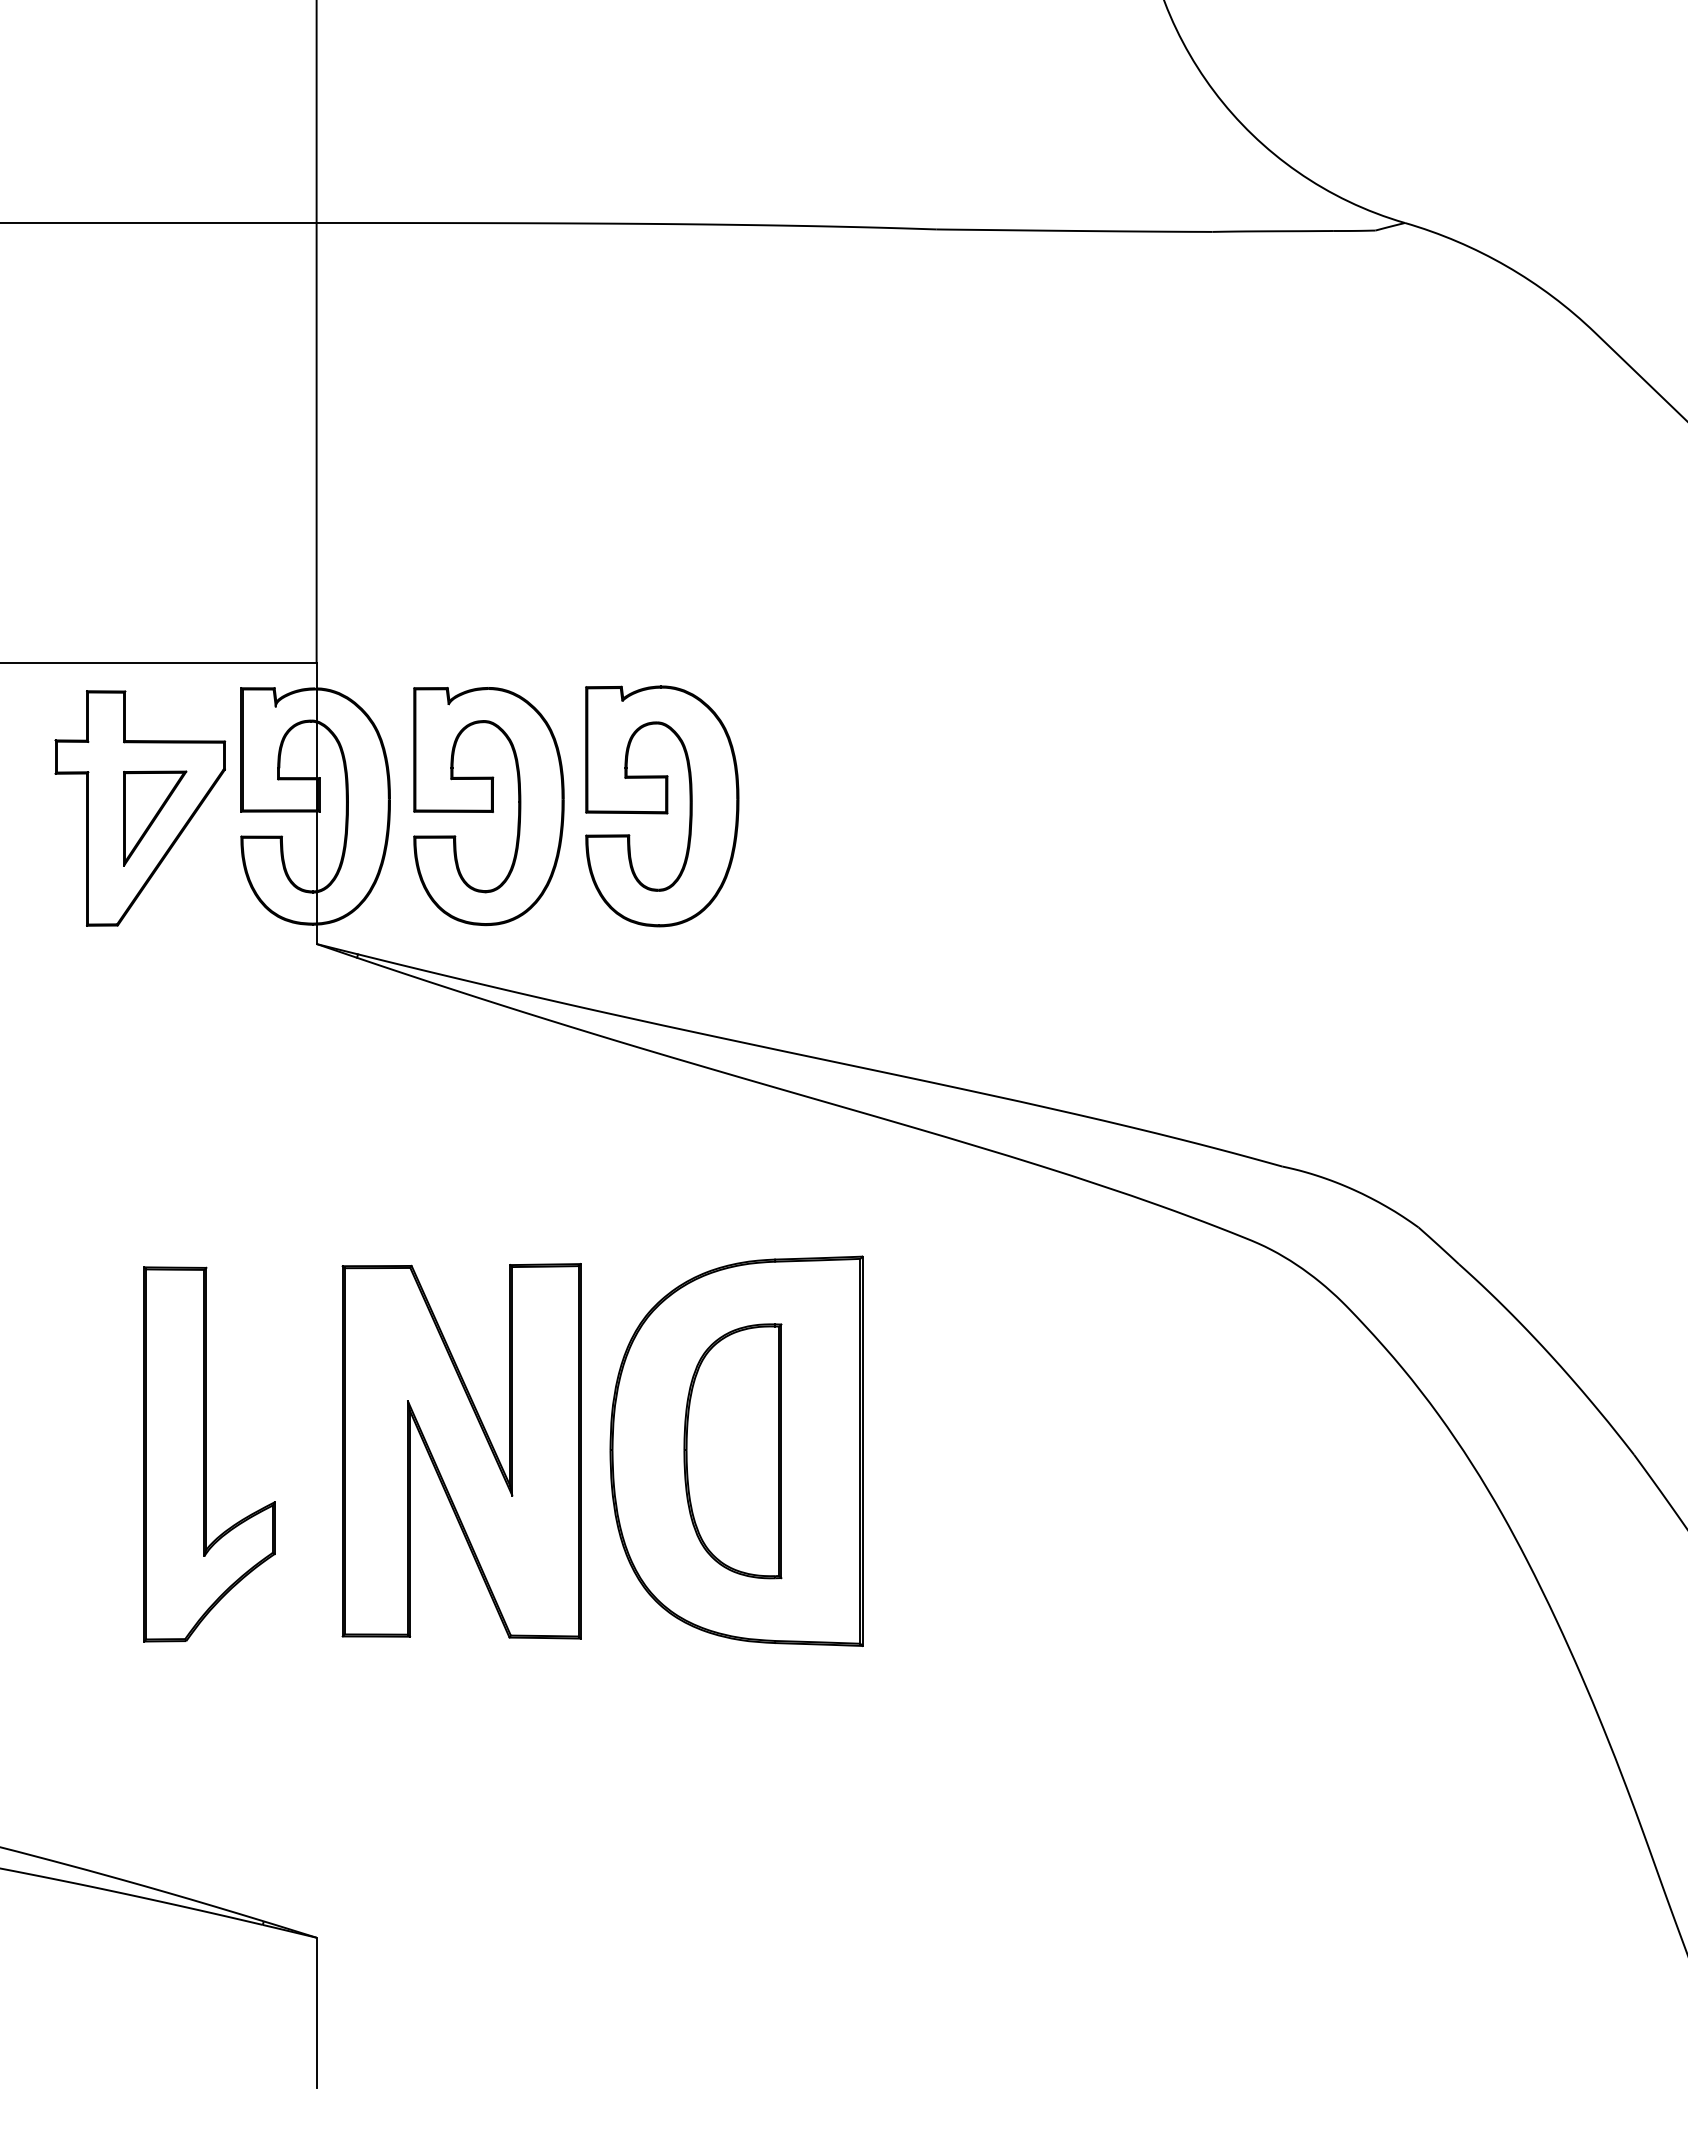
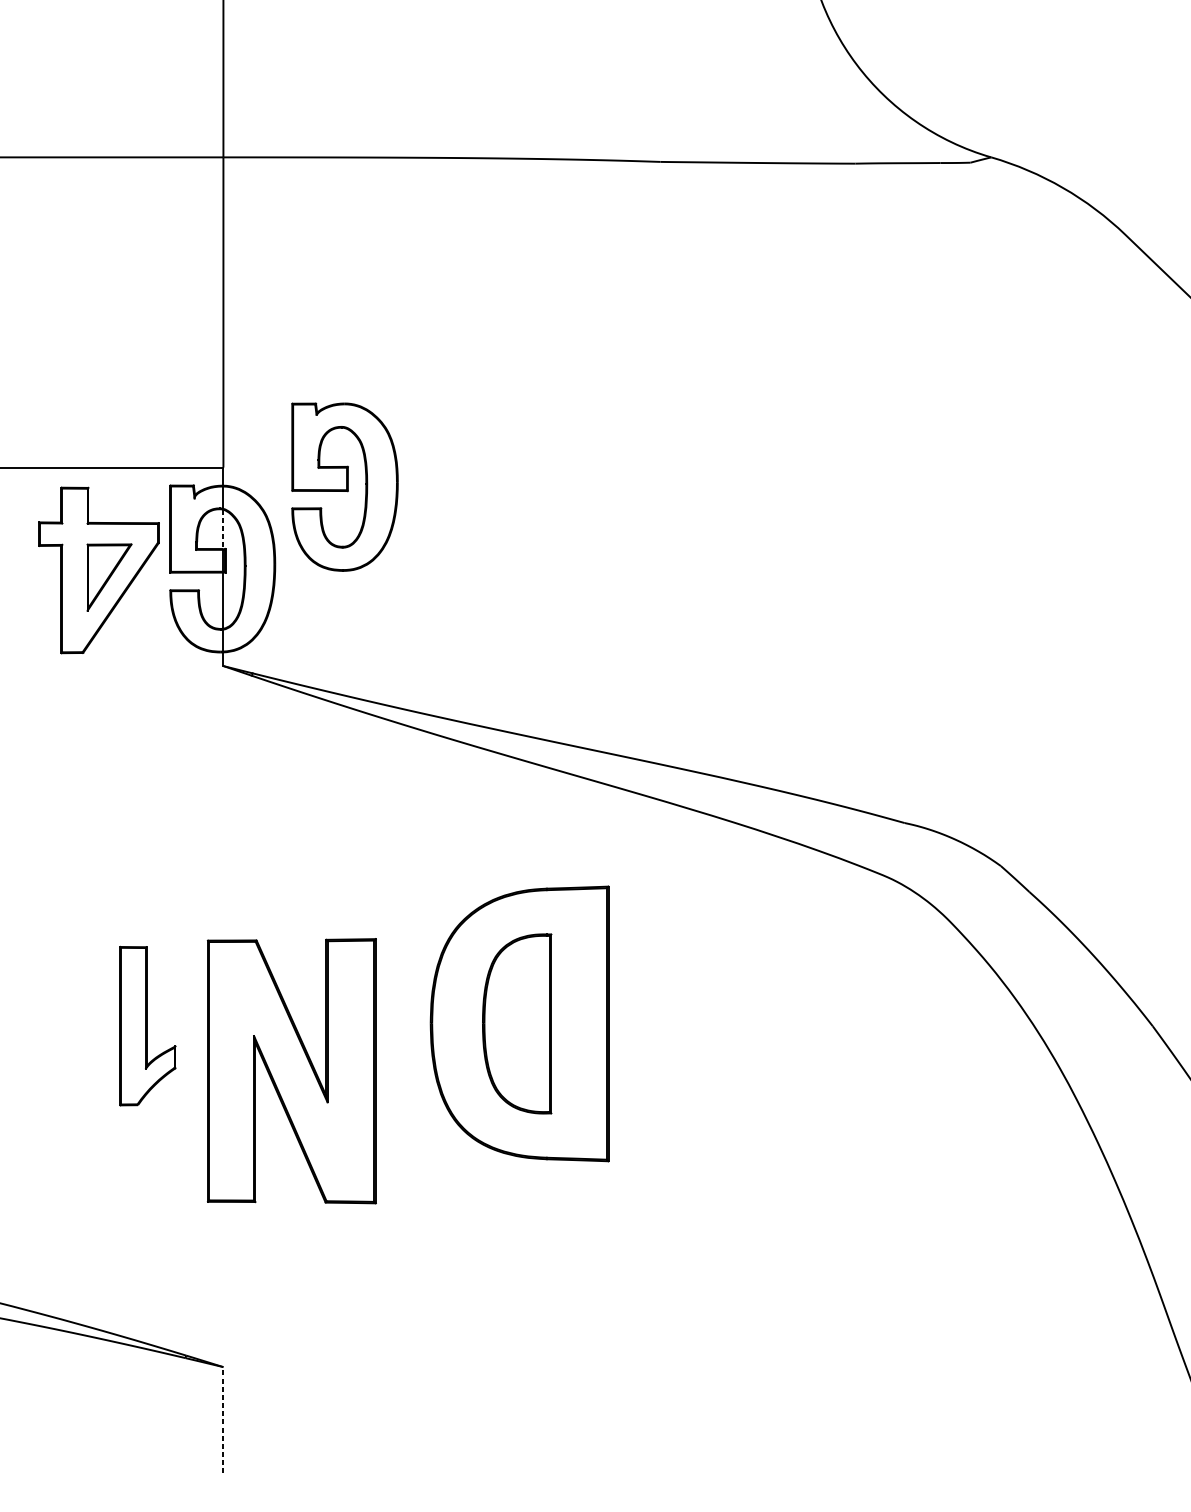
line: (316, 750) -> (223, 529), solid -> dashed
part: (488, 806) -> (344, 487), moved
part: (662, 806) -> (467, 569), removed
part: (461, 1451) -> (291, 1071), moved
part: (209, 1454) -> (147, 1026), size x0.6
line: (316, 2012) -> (223, 1419), solid -> dashed

